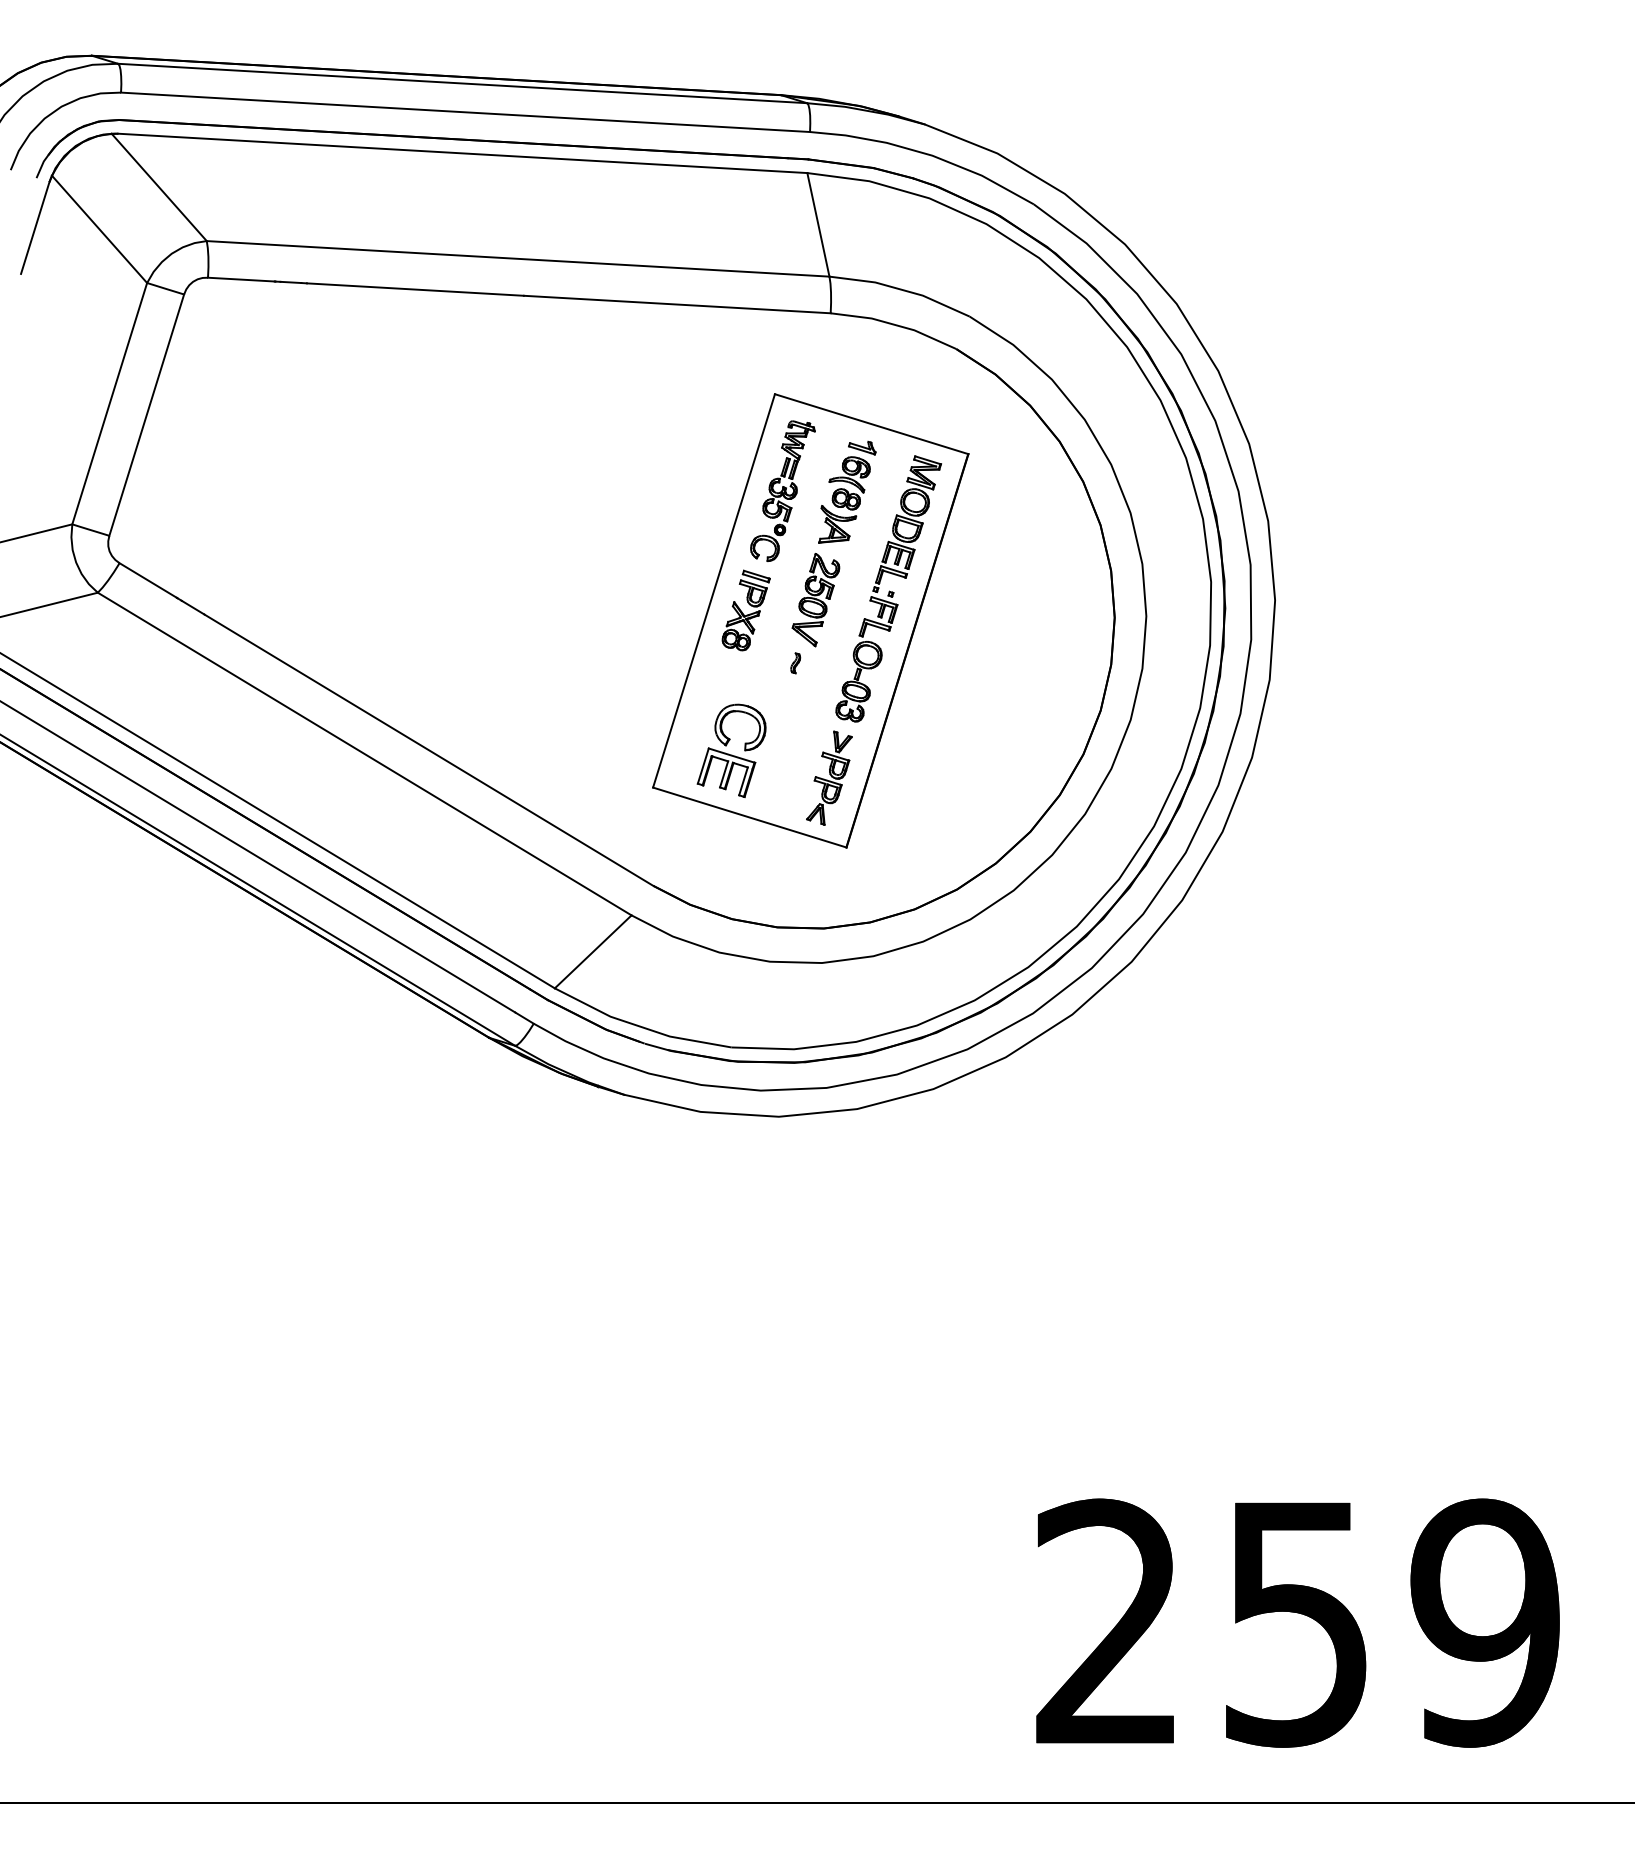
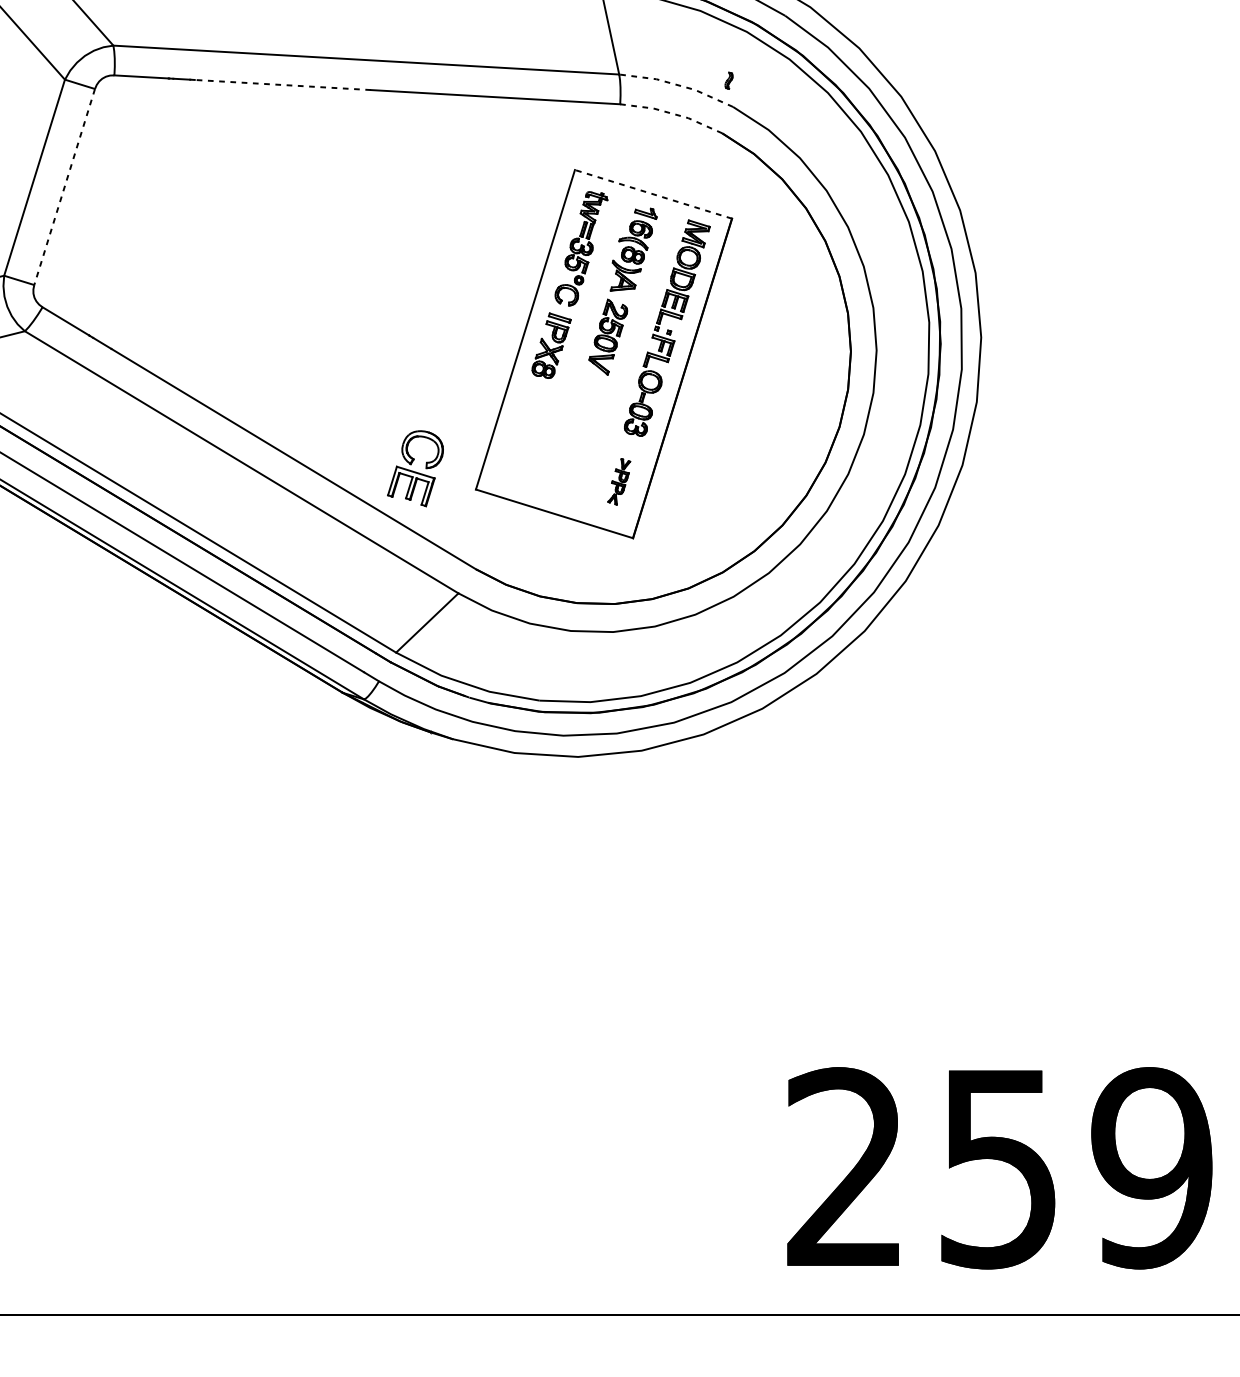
line: (415, 289) -> (282, 84), solid -> dashed
line: (901, 289) -> (677, 84), solid -> dashed
line: (894, 324) -> (672, 113), solid -> dashed
line: (146, 415) -> (64, 187), solid -> dashed
line: (871, 424) -> (653, 194), solid -> dashed
part: (795, 663) -> (728, 80), moved
part: (731, 750) -> (415, 468), moved
part: (829, 777) -> (619, 481), size x0.6

